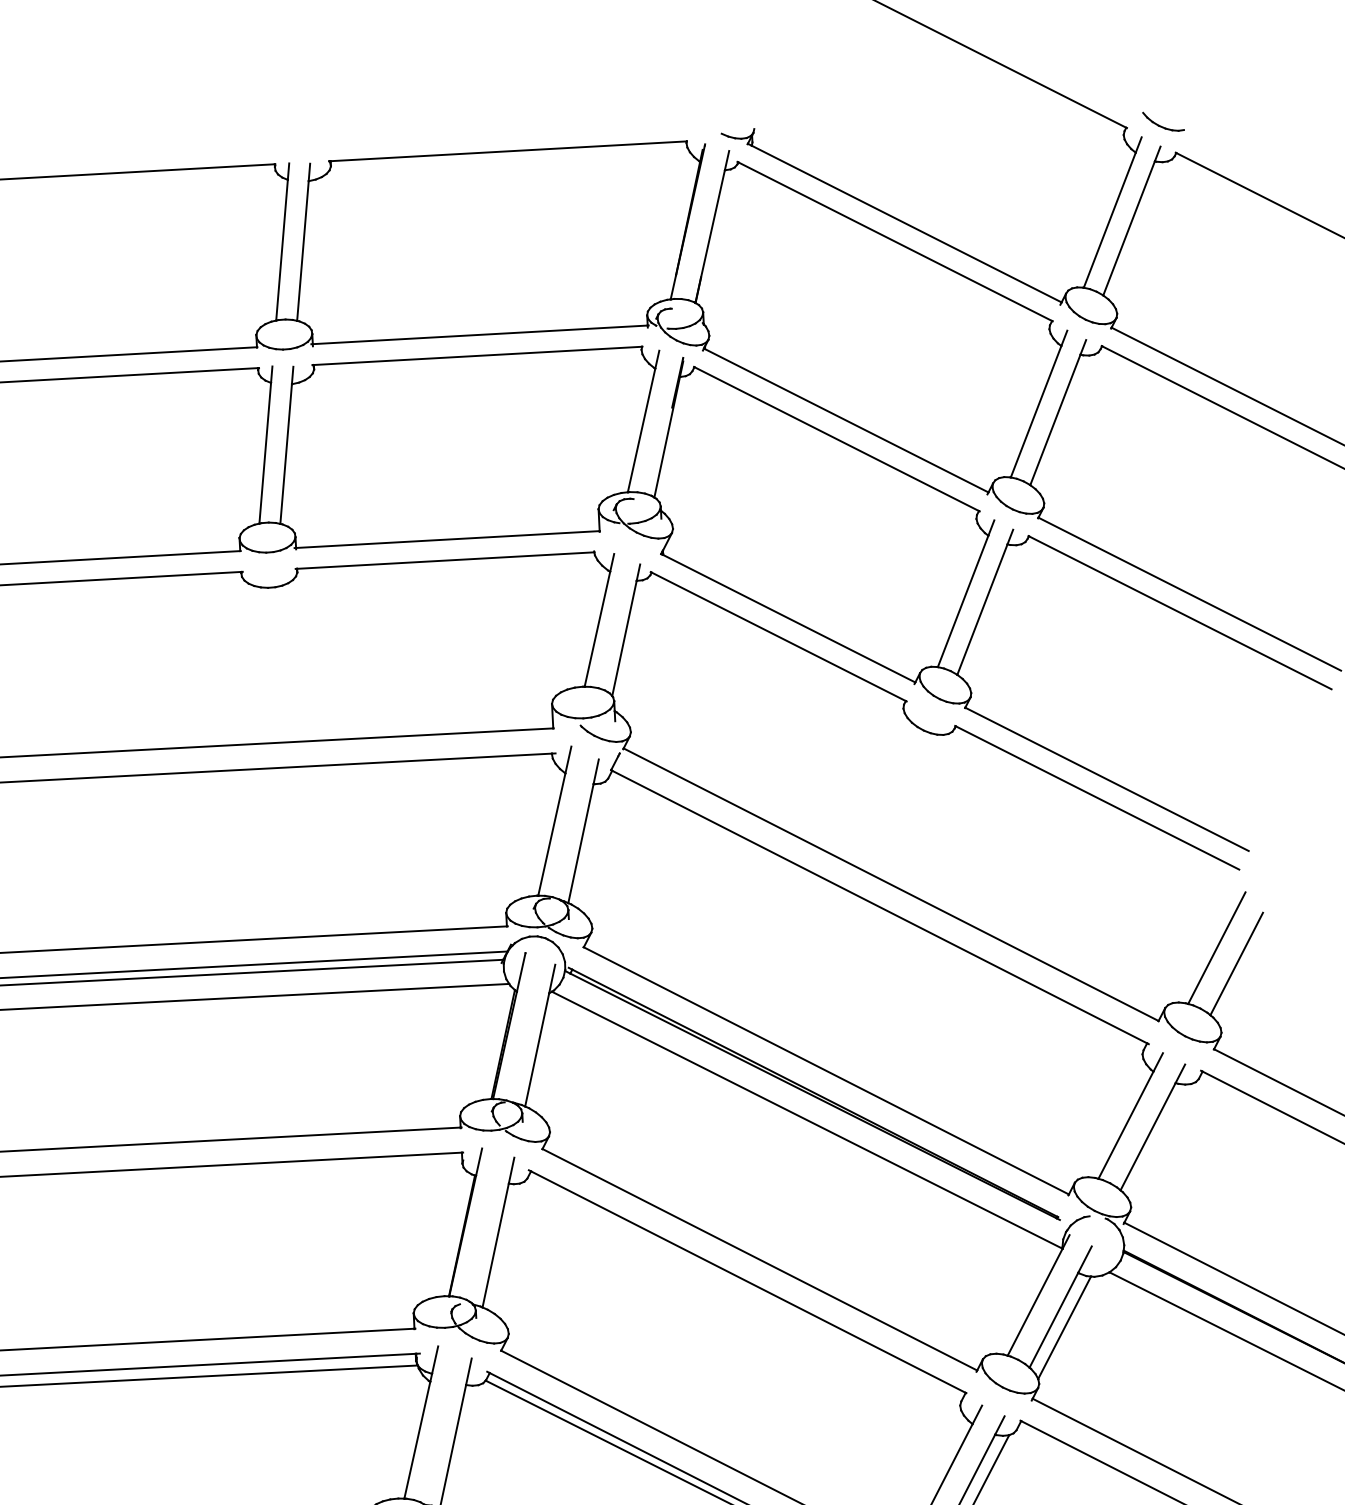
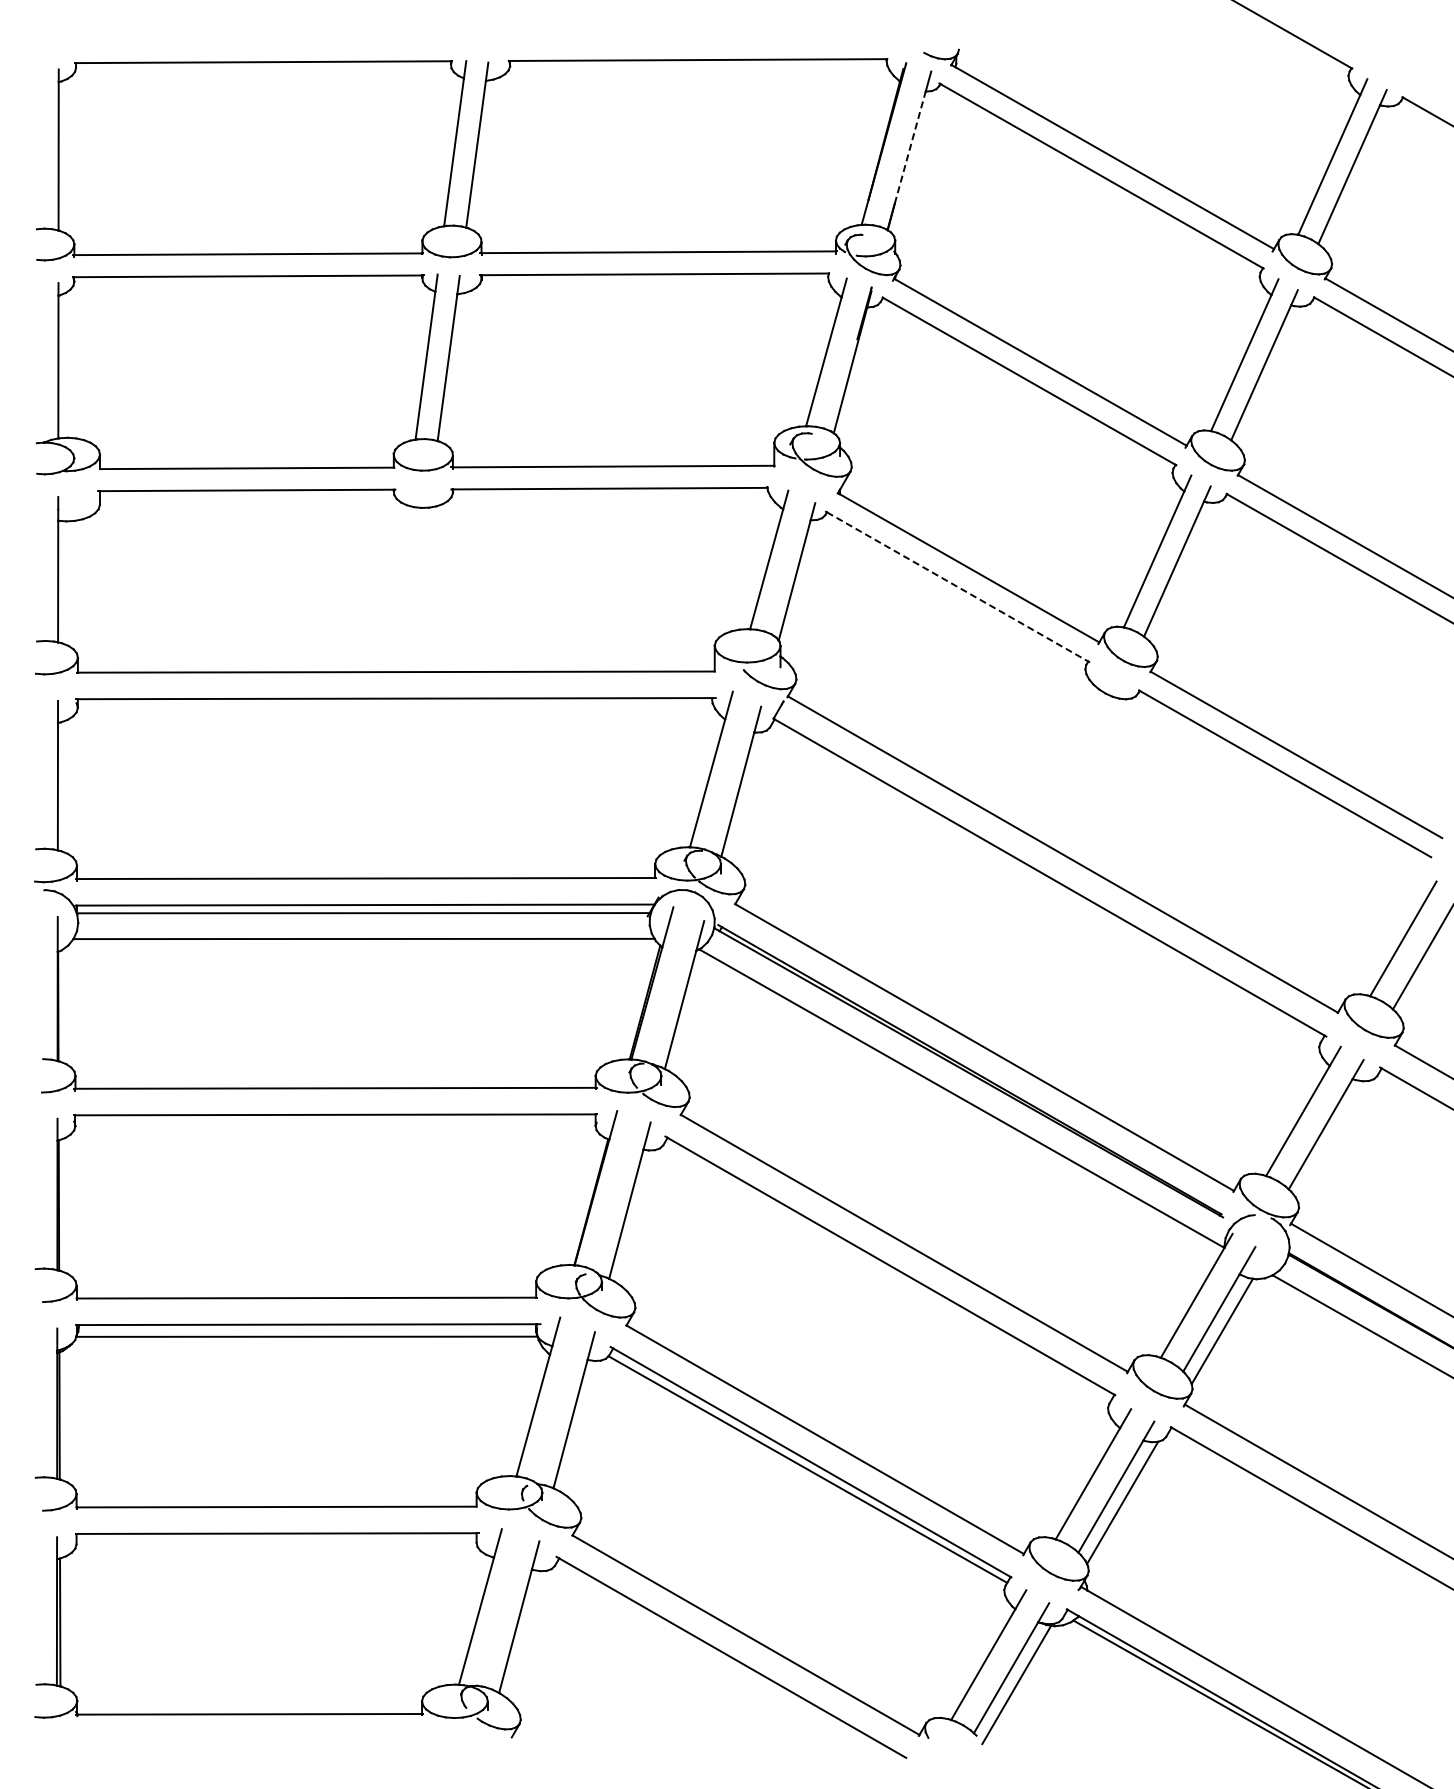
part: (1163, 121) -> (1391, 63), removed
line: (713, 223) -> (910, 147), solid -> dashed
line: (779, 637) -> (958, 587), solid -> dashed

